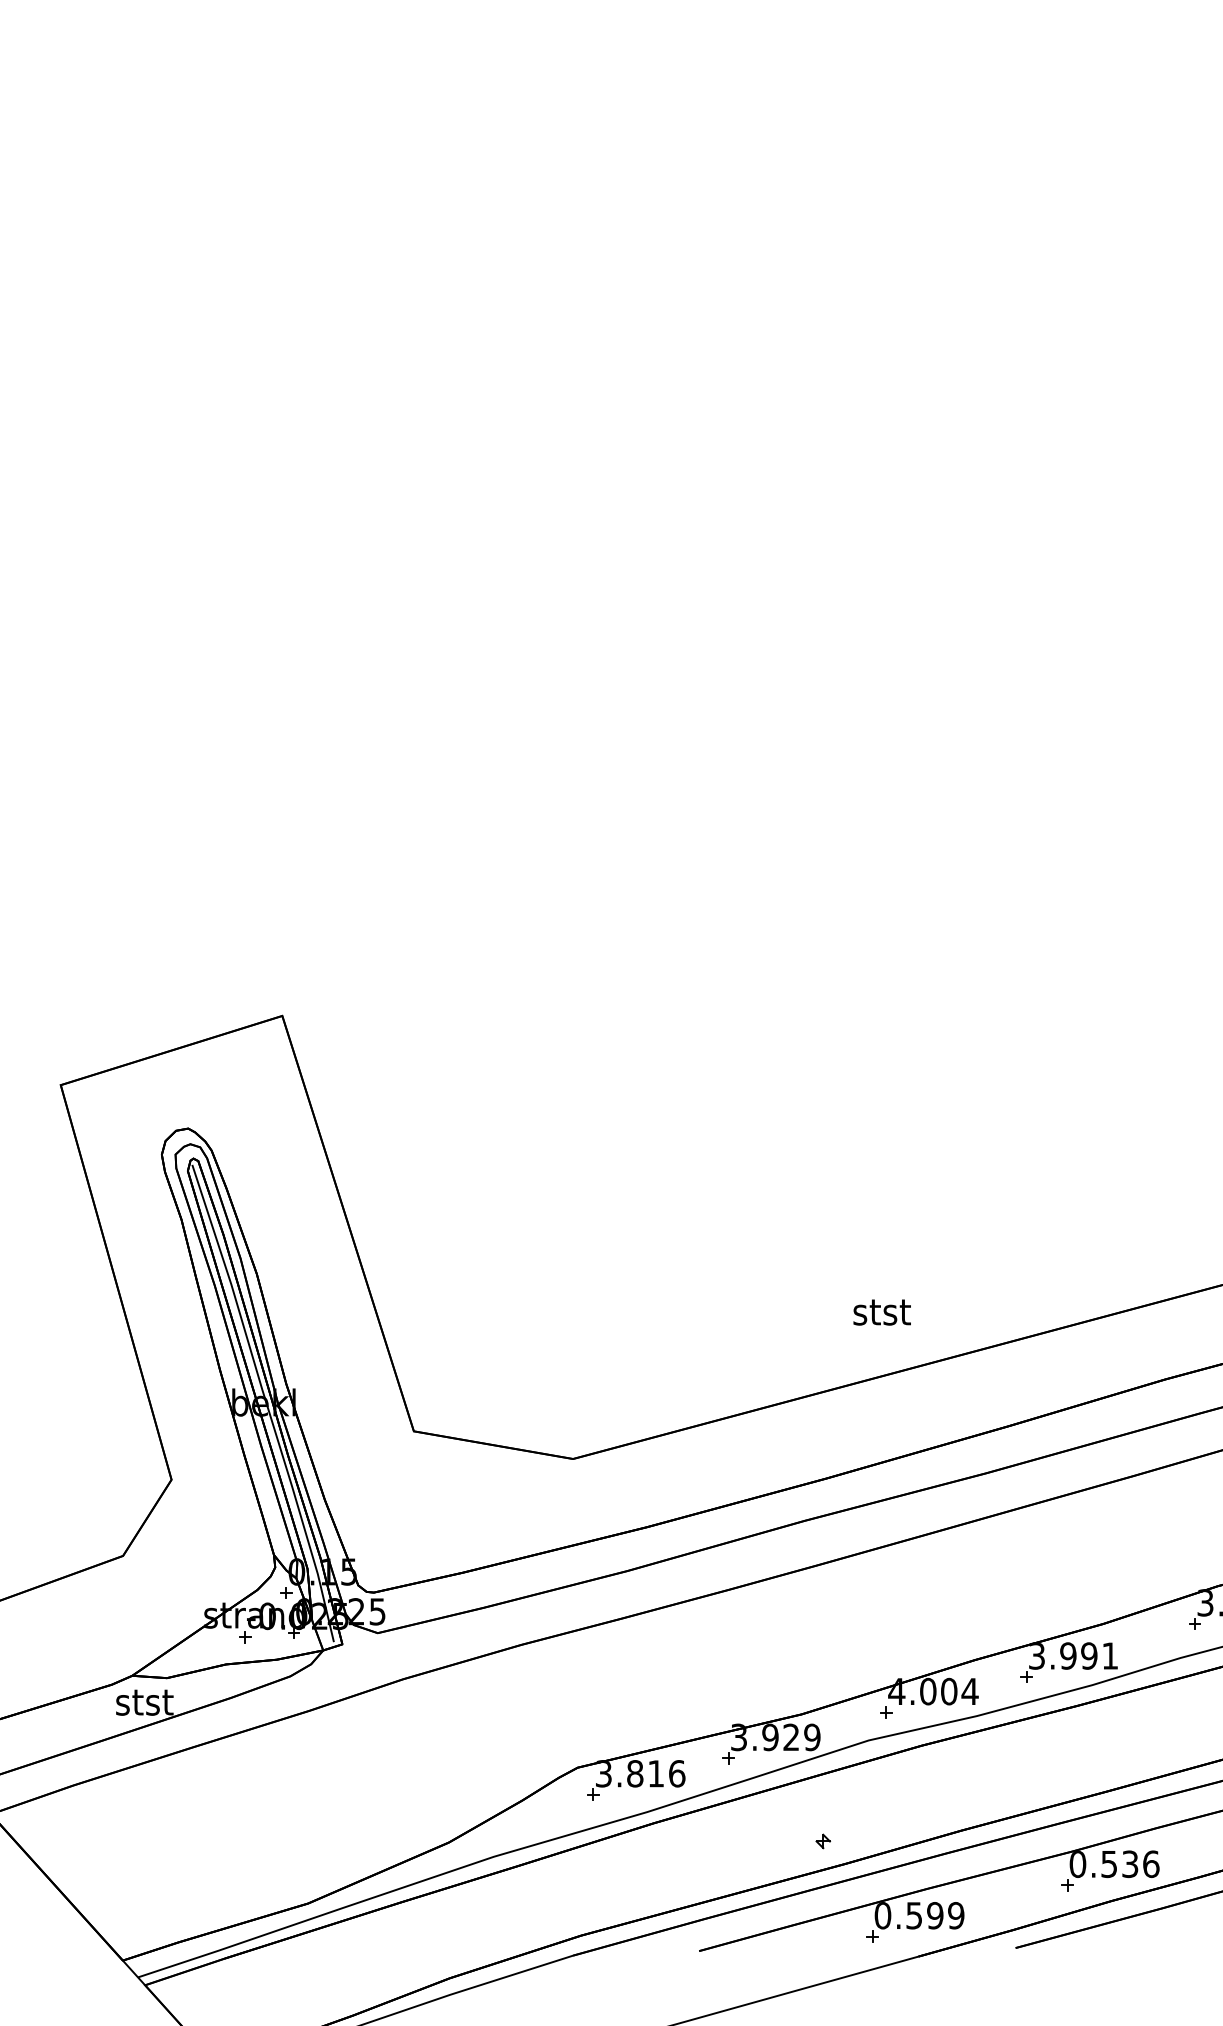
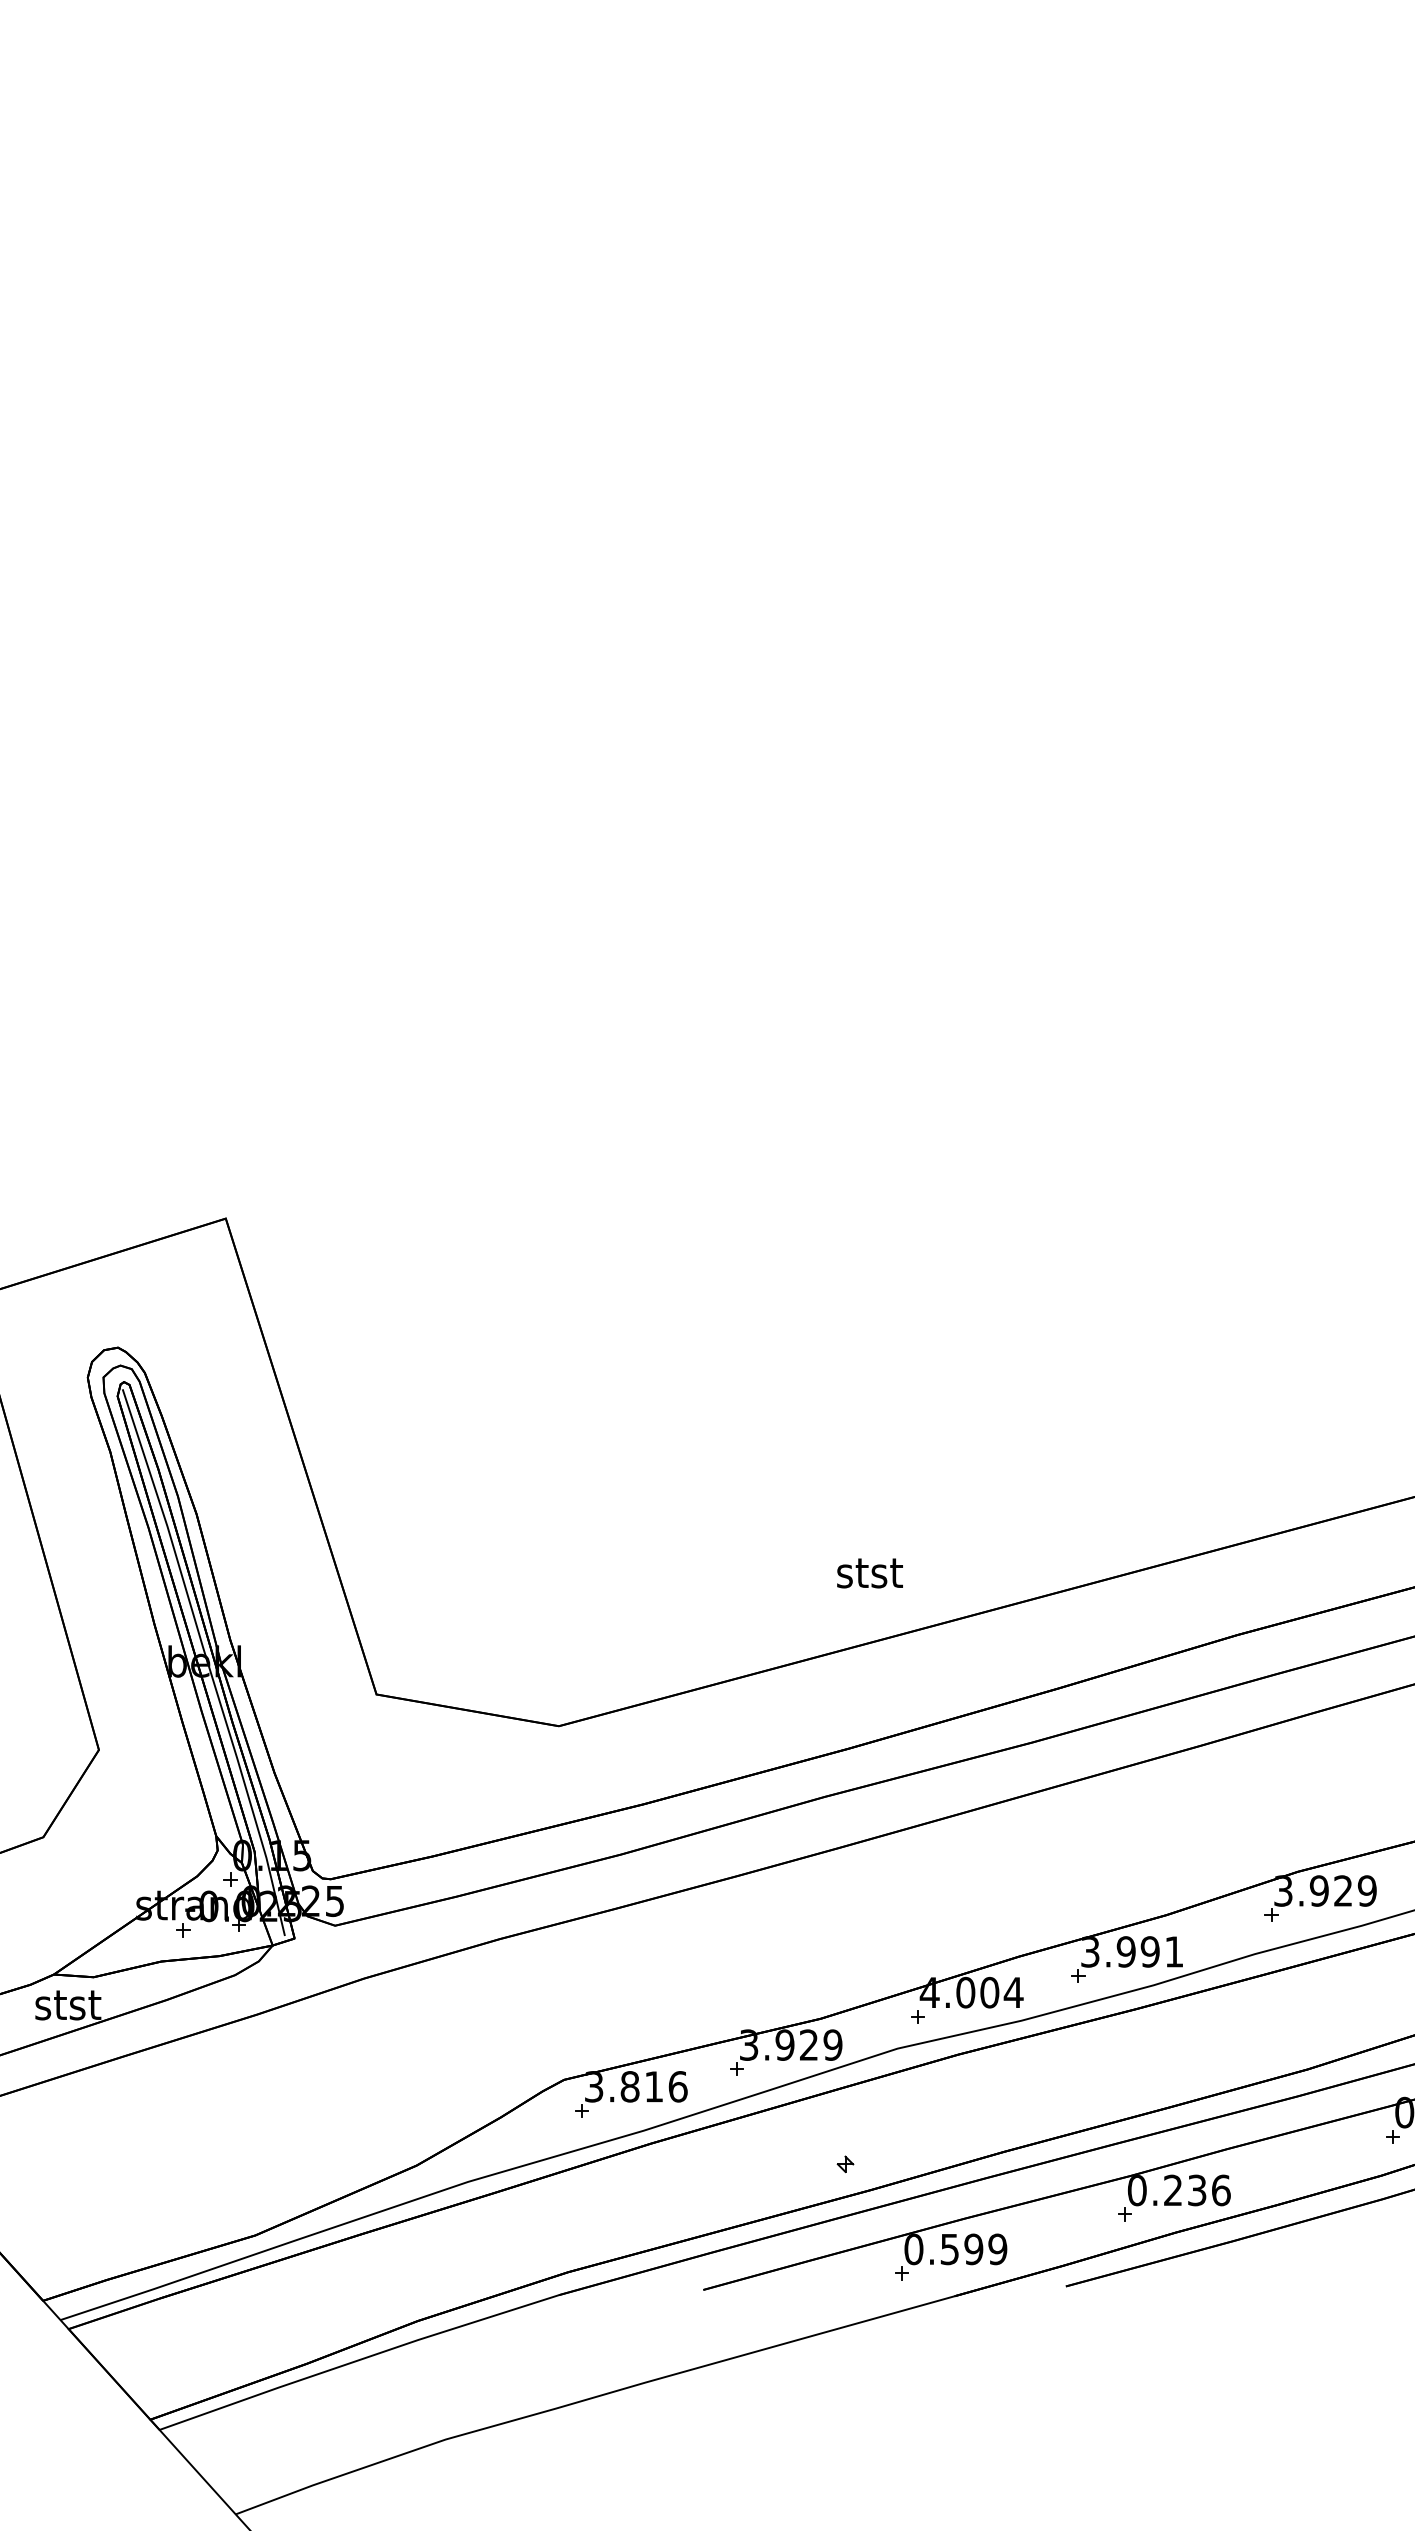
text: (881, 1312) -> (869, 1573), moved
text: (1108, 1864) -> (1172, 2190), 0.536 -> 0.236

